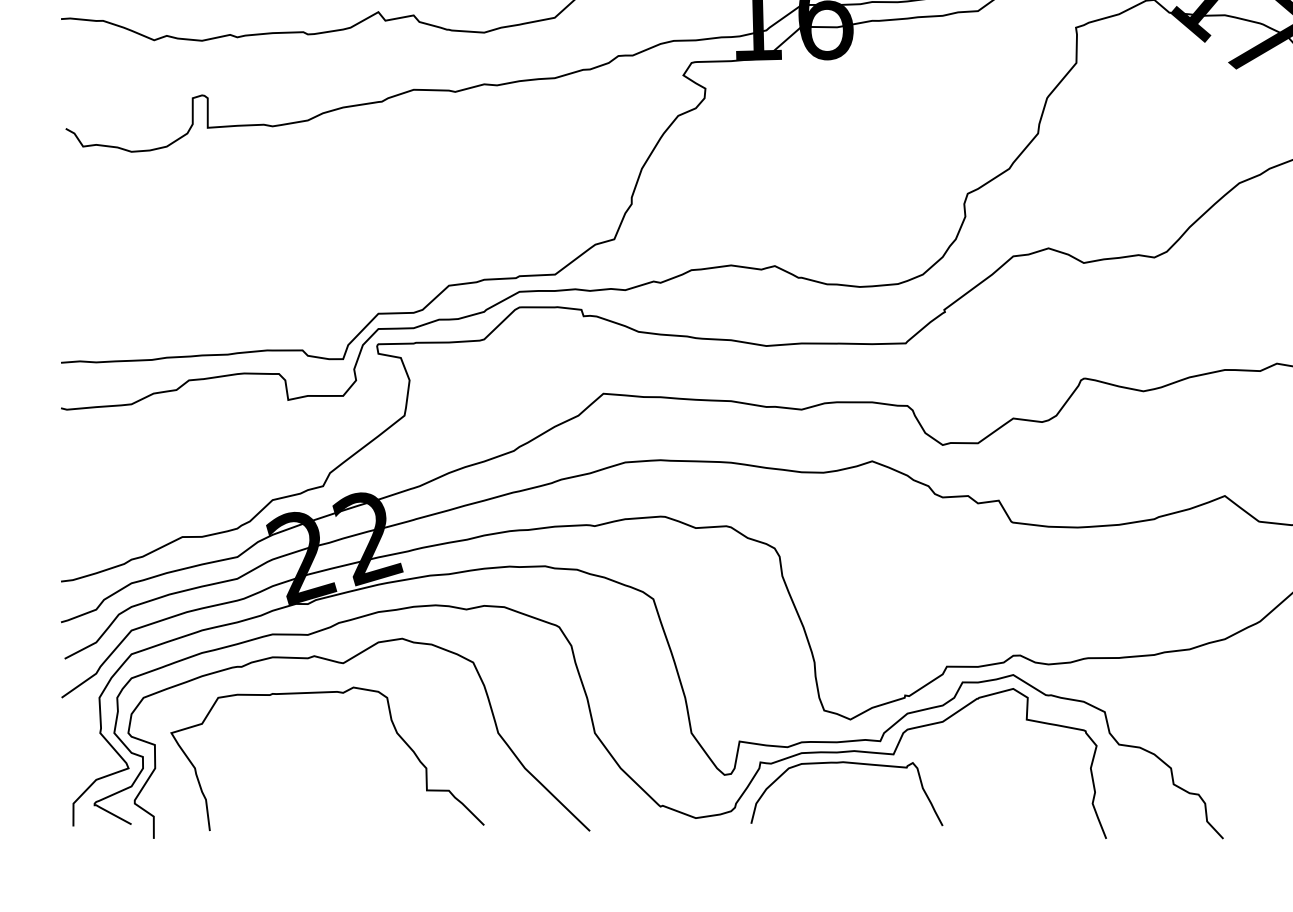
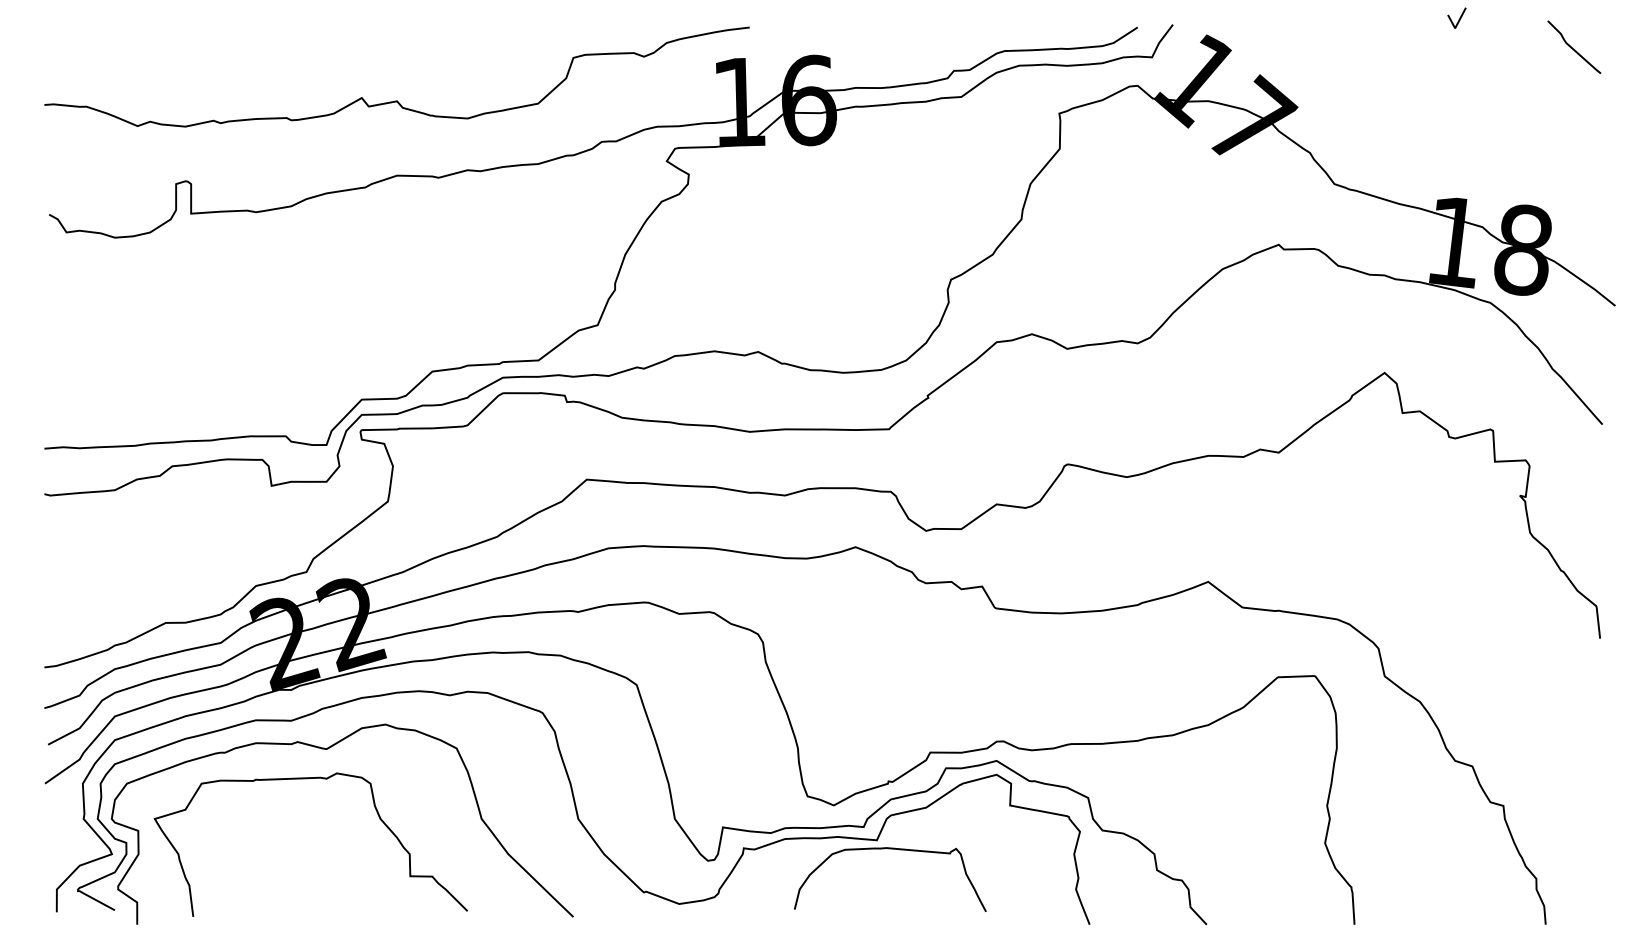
curve: (847, 763) -> (890, 849), moved

